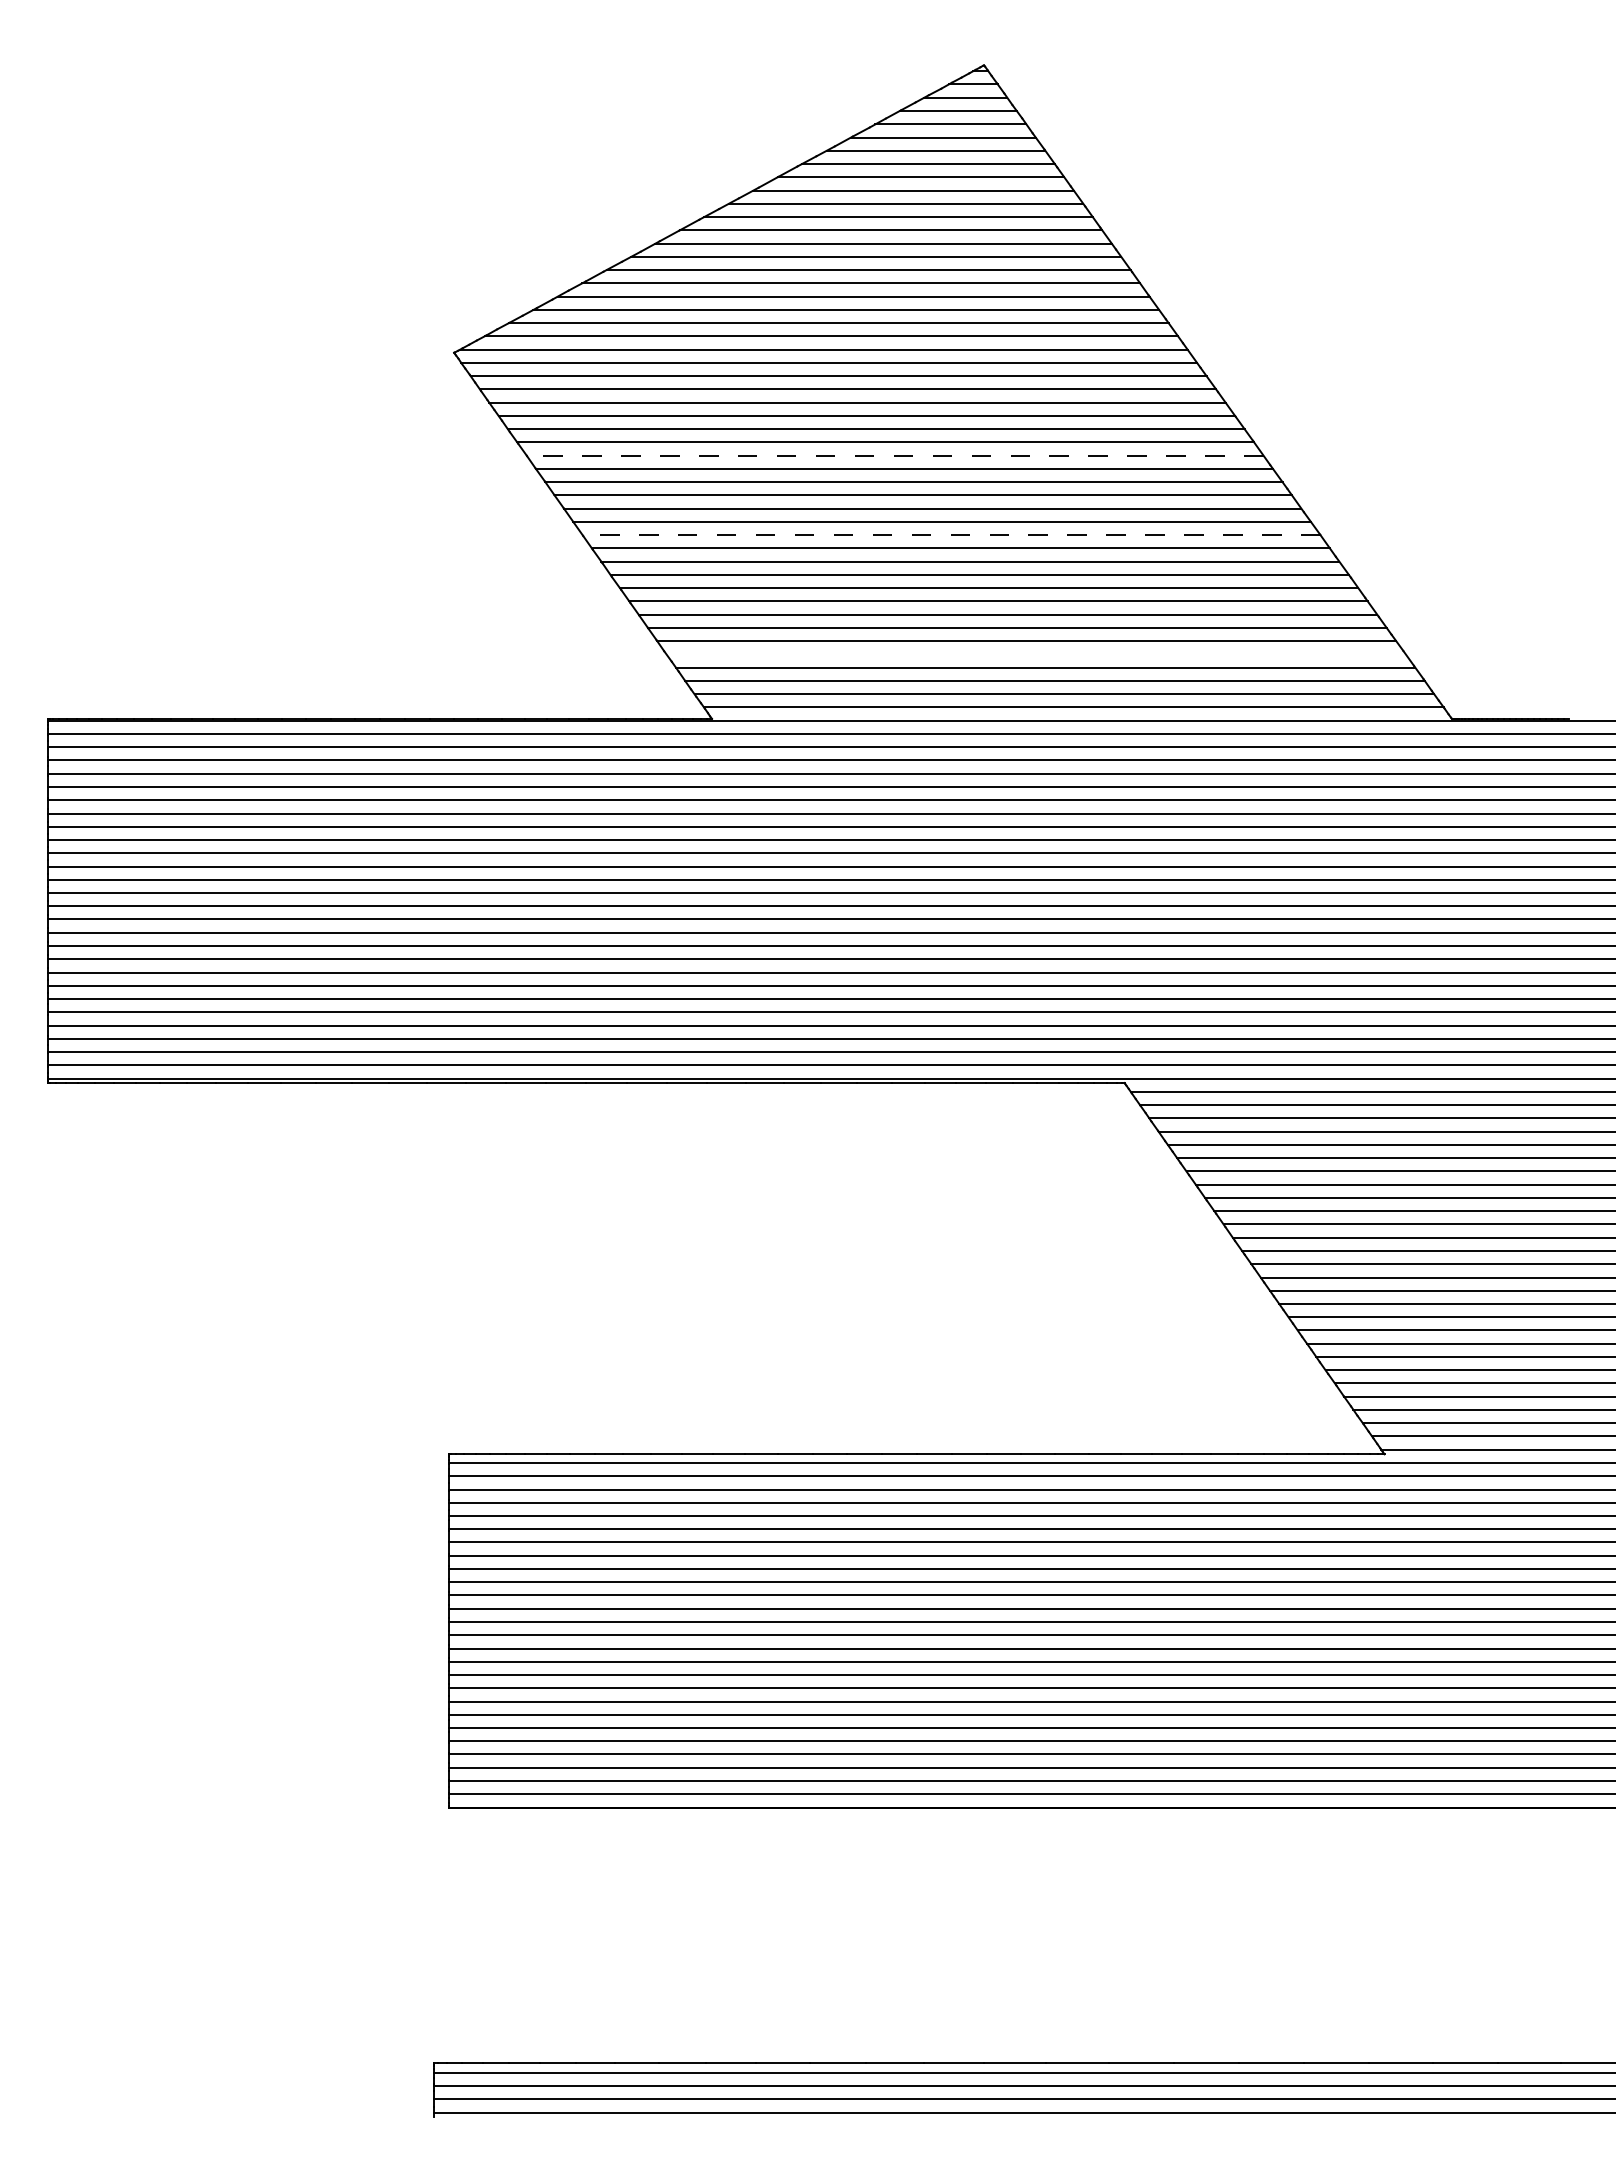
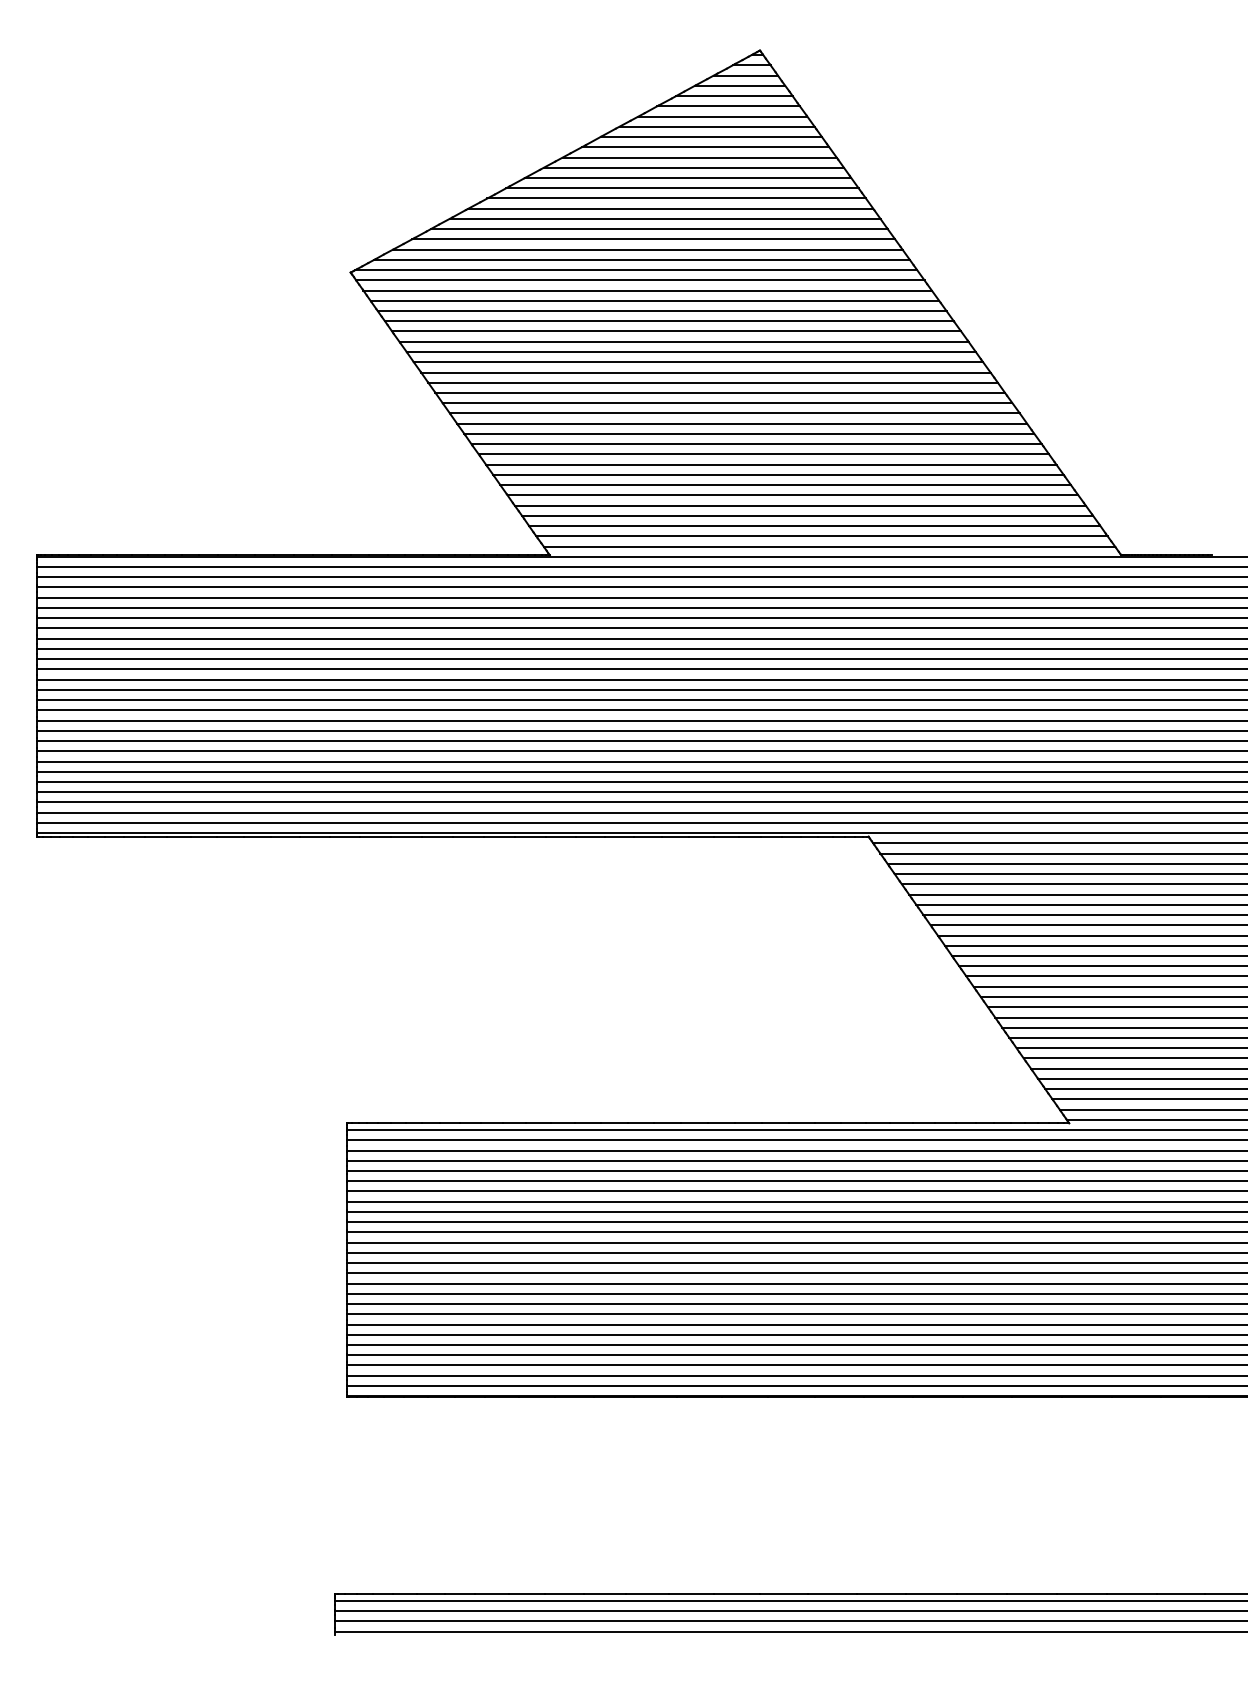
line: (895, 455) -> (691, 351), dashed -> solid
line: (951, 535) -> (734, 413), dashed -> solid
line: (1035, 654) -> (799, 505), added

